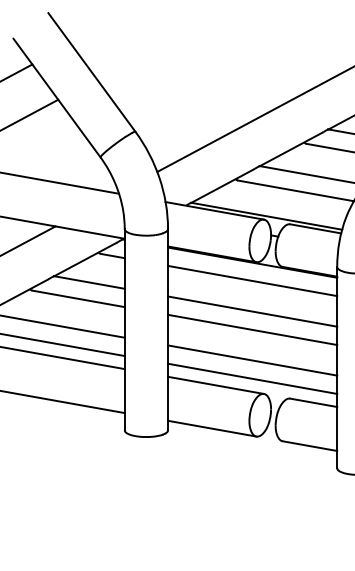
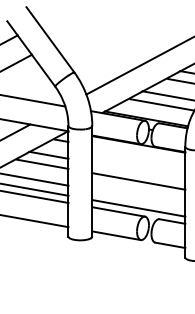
line: (252, 280) -> (138, 154), removed
line: (252, 311) -> (138, 171), removed
line: (252, 359) -> (138, 197), removed

